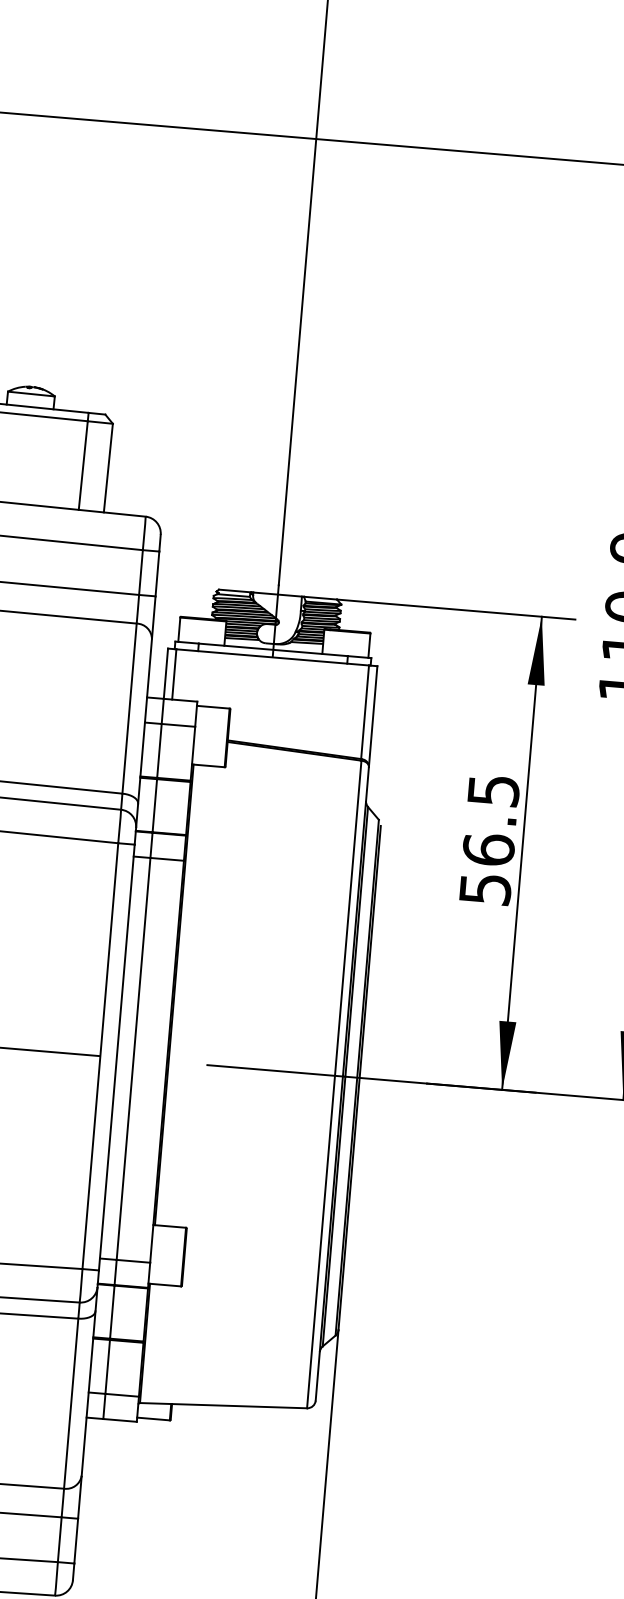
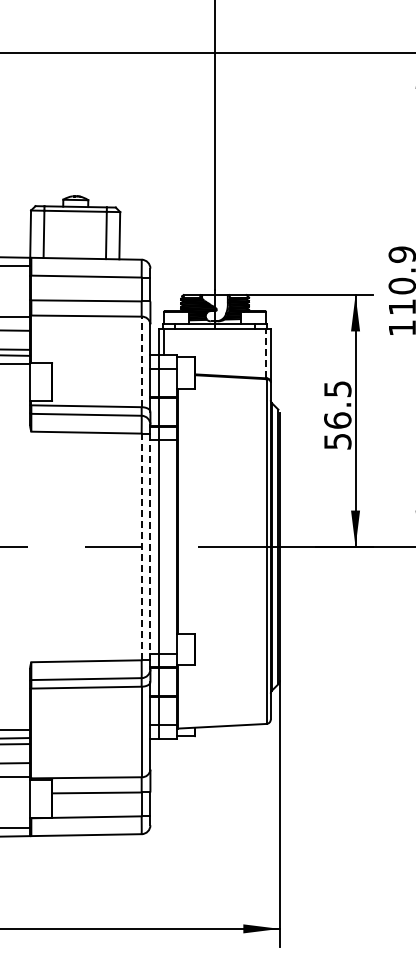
line: (129, 707) -> (141, 361), solid -> dashed
line: (365, 712) -> (266, 353), solid -> dashed
line: (100, 1055) -> (141, 546), solid -> dashed
line: (116, 1058) -> (150, 547), solid -> dashed

